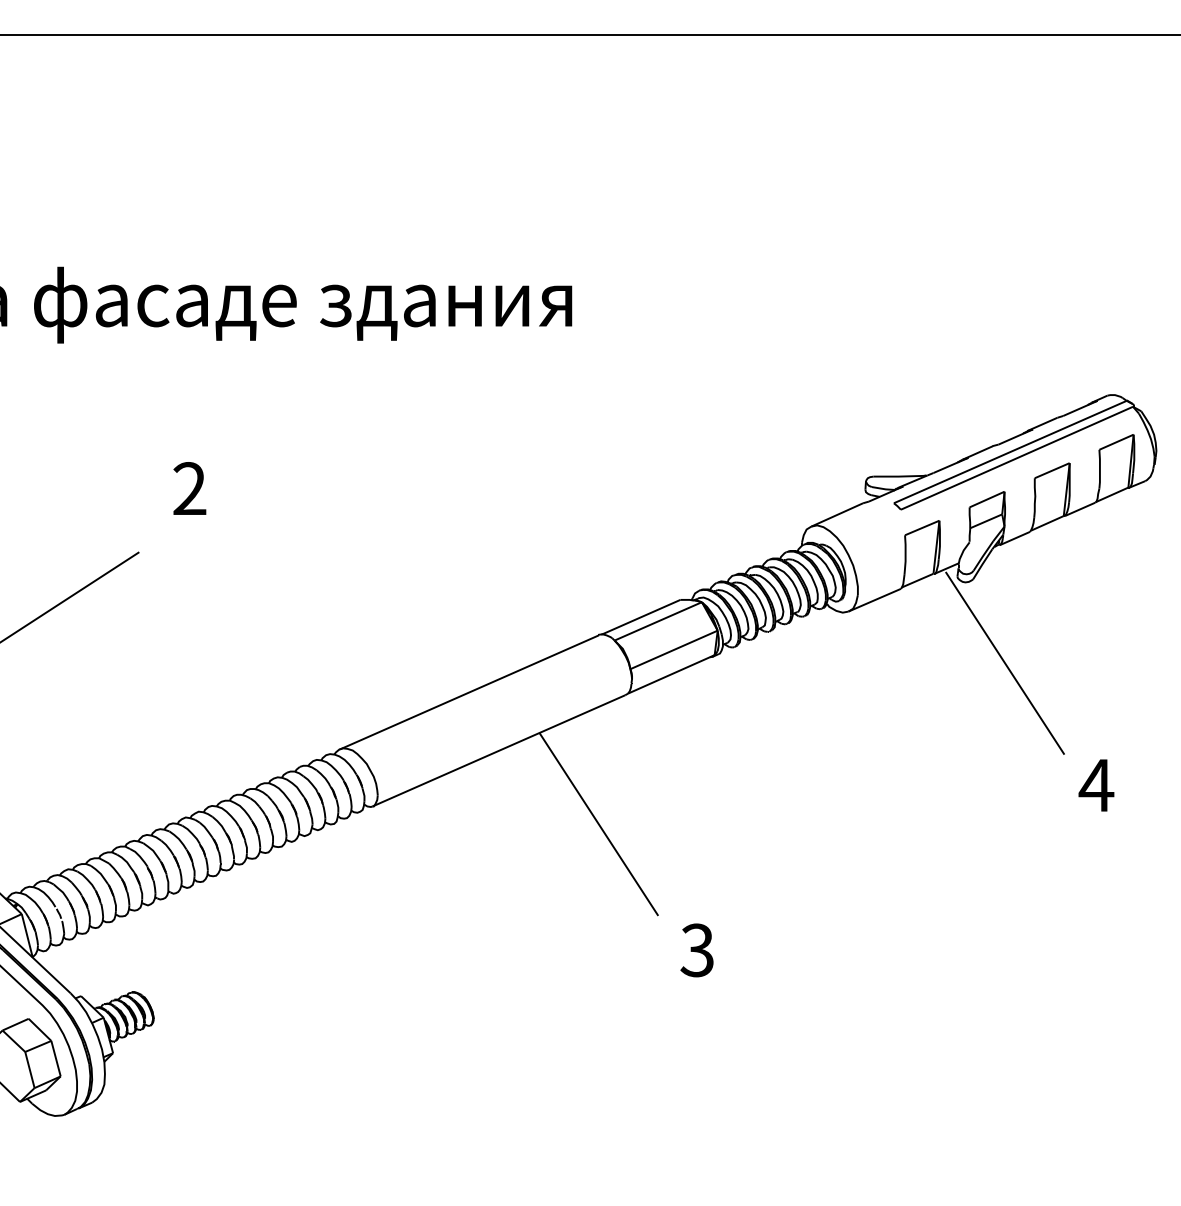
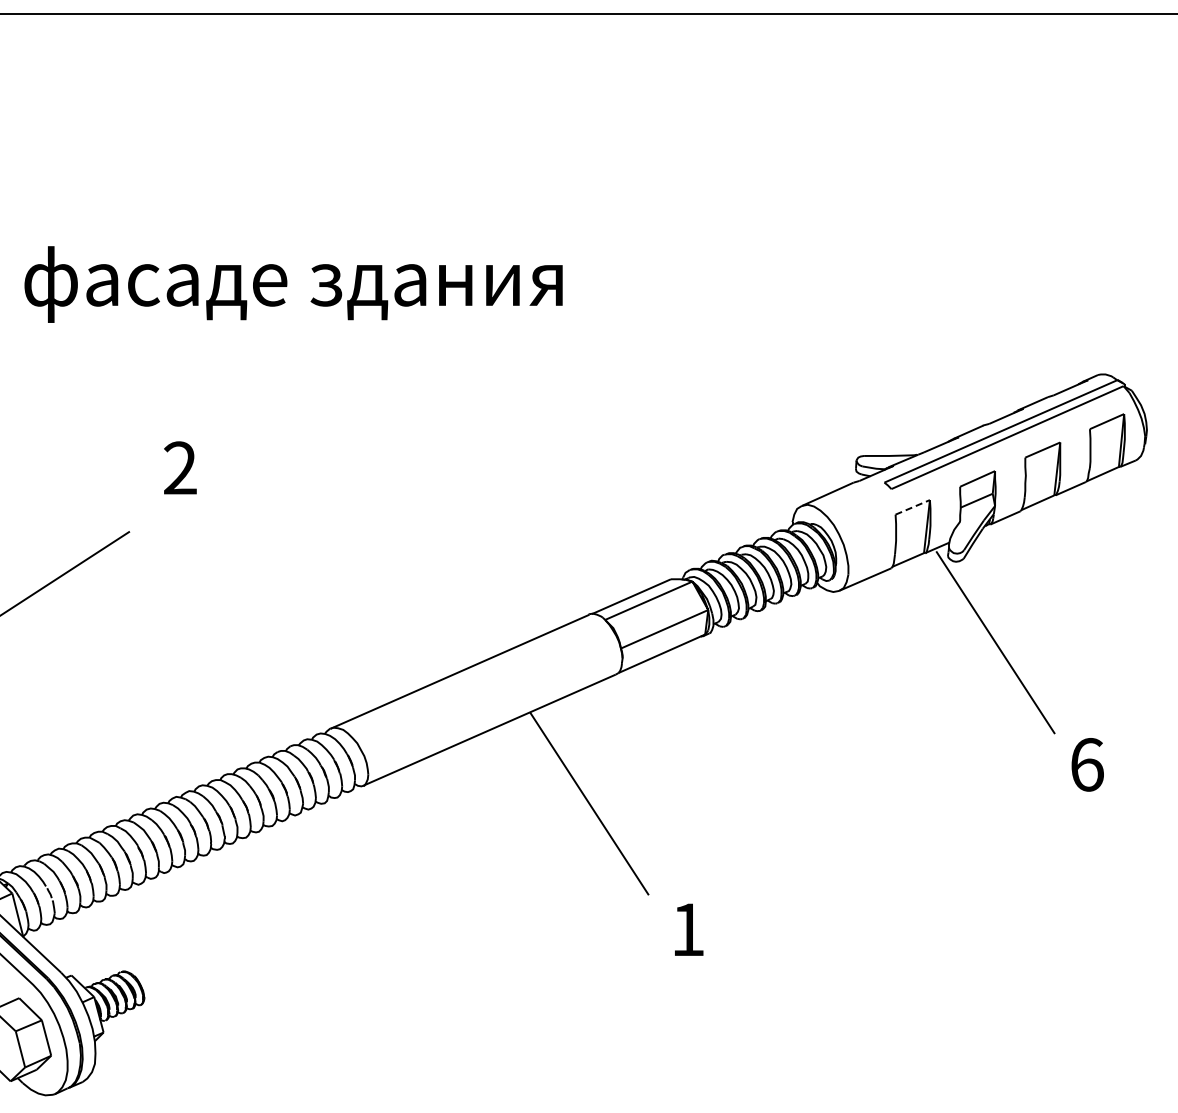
line: (922, 528) -> (913, 507), solid -> dashed
text: (1096, 785) -> (1087, 764), 4 -> 6
text: (696, 950) -> (687, 929), 3 -> 1

